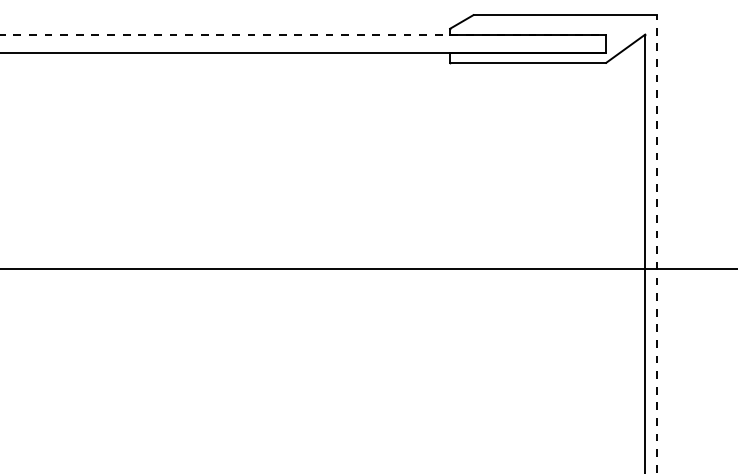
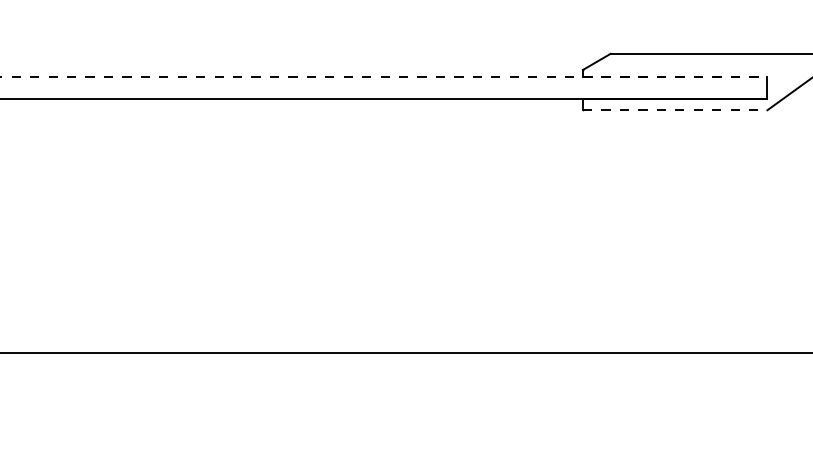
line: (528, 34) -> (675, 76), solid -> dashed
line: (528, 62) -> (675, 109), solid -> dashed

